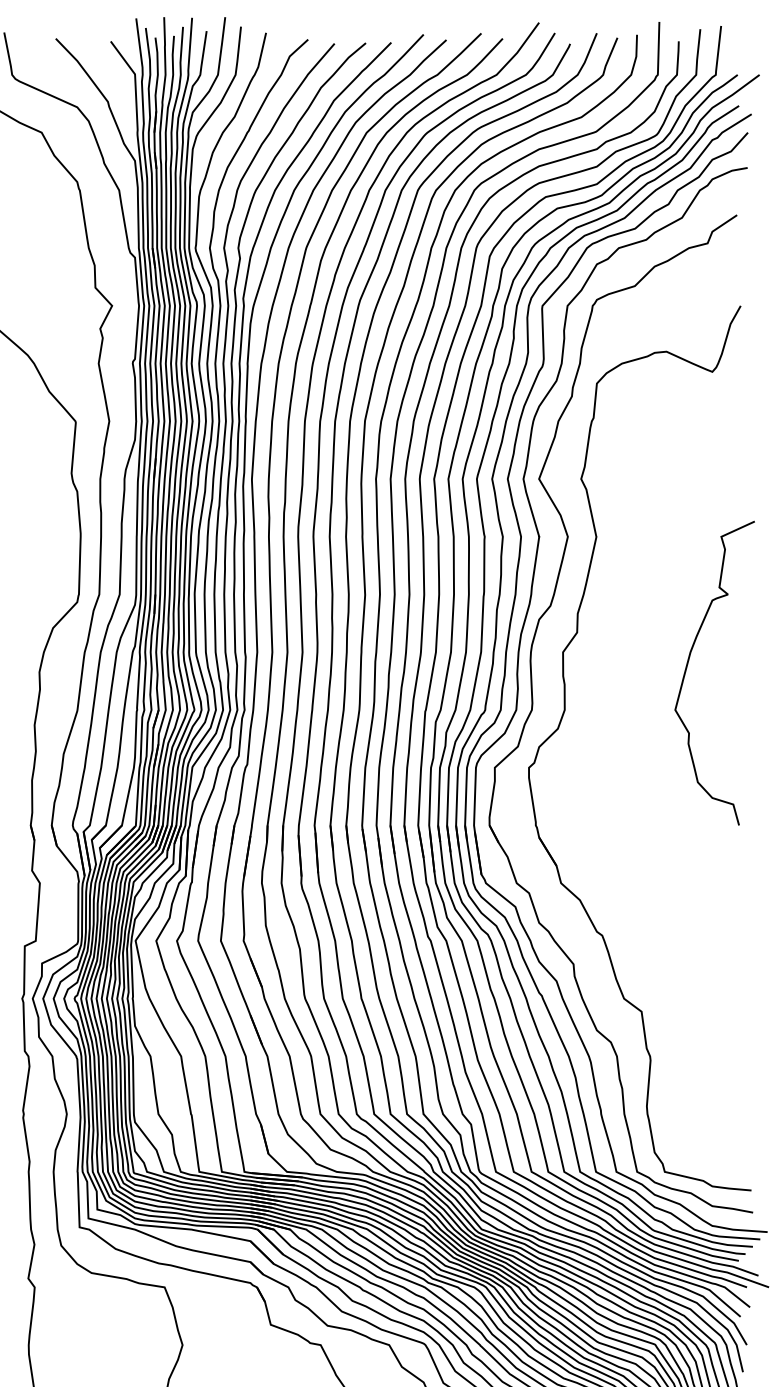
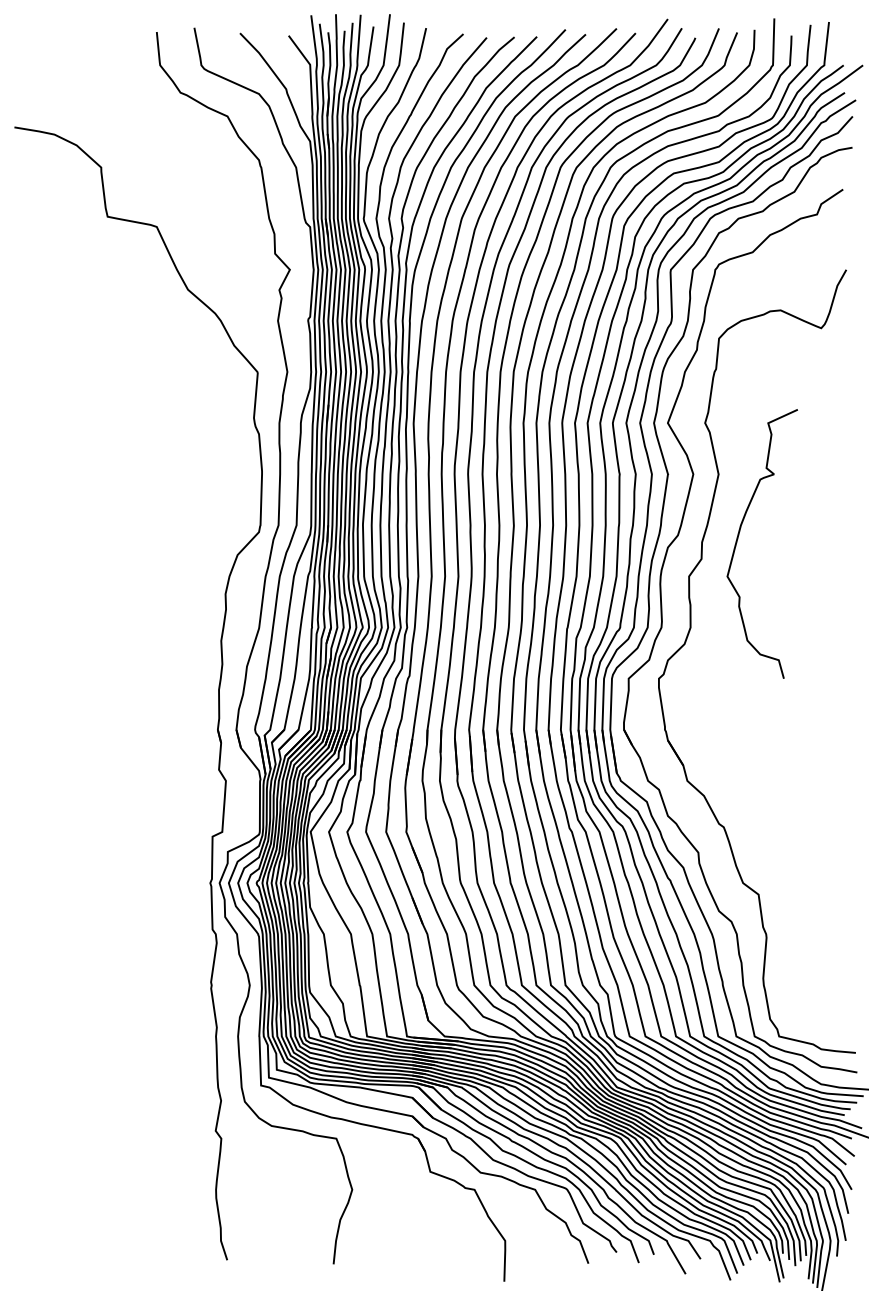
curve: (687, 668) -> (738, 539), moved

